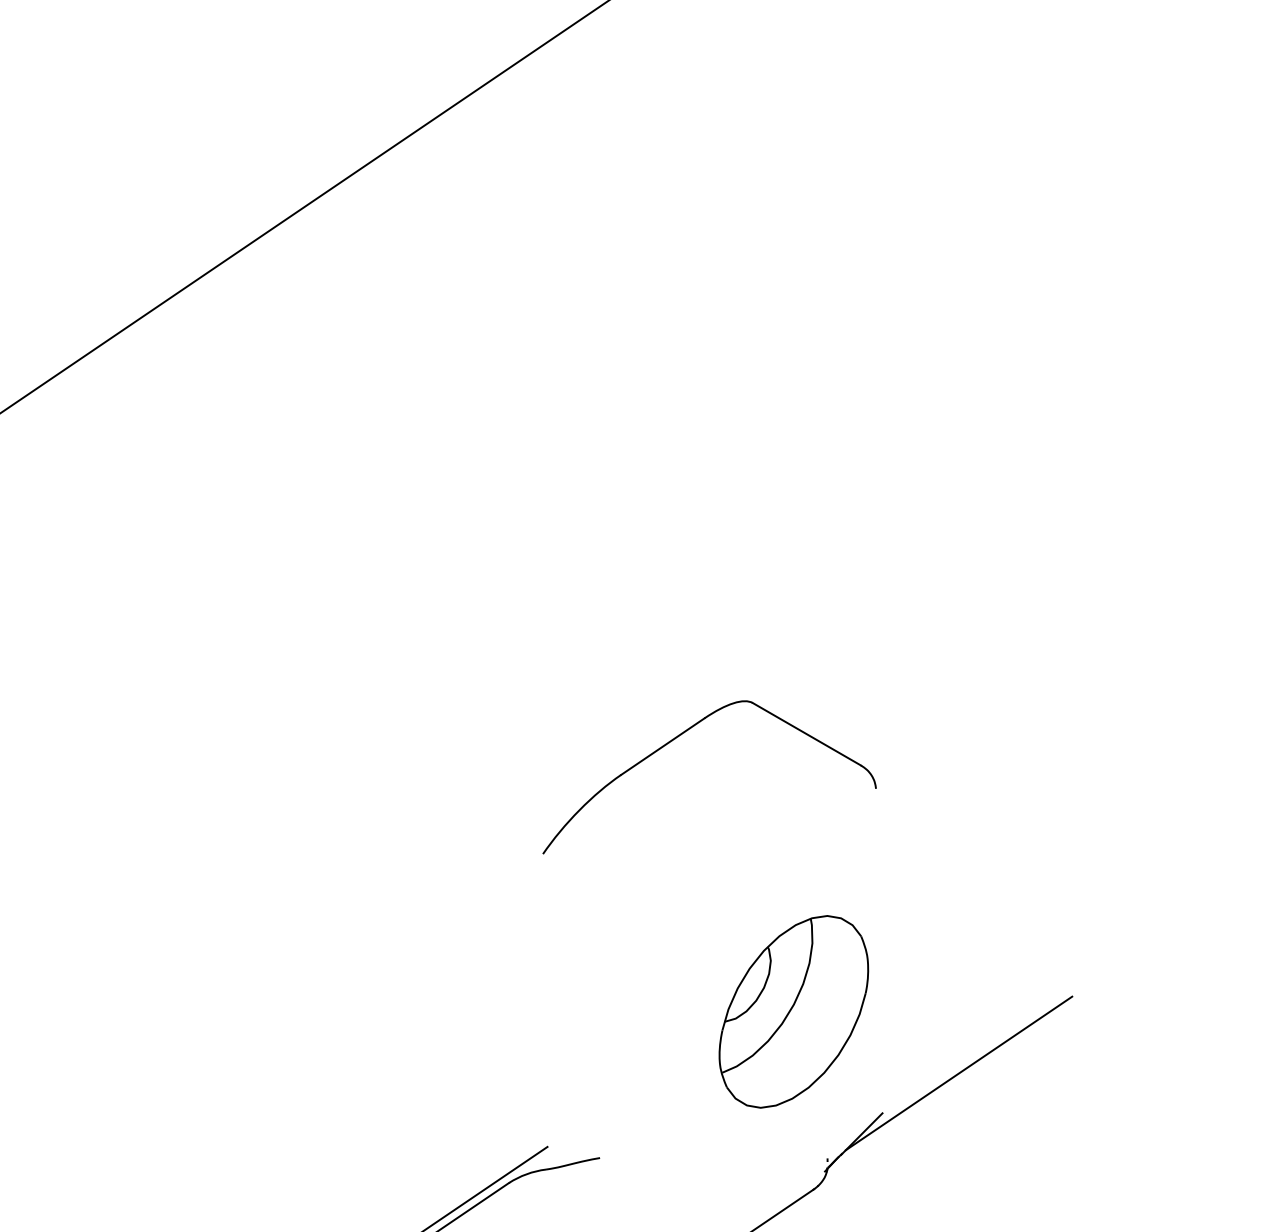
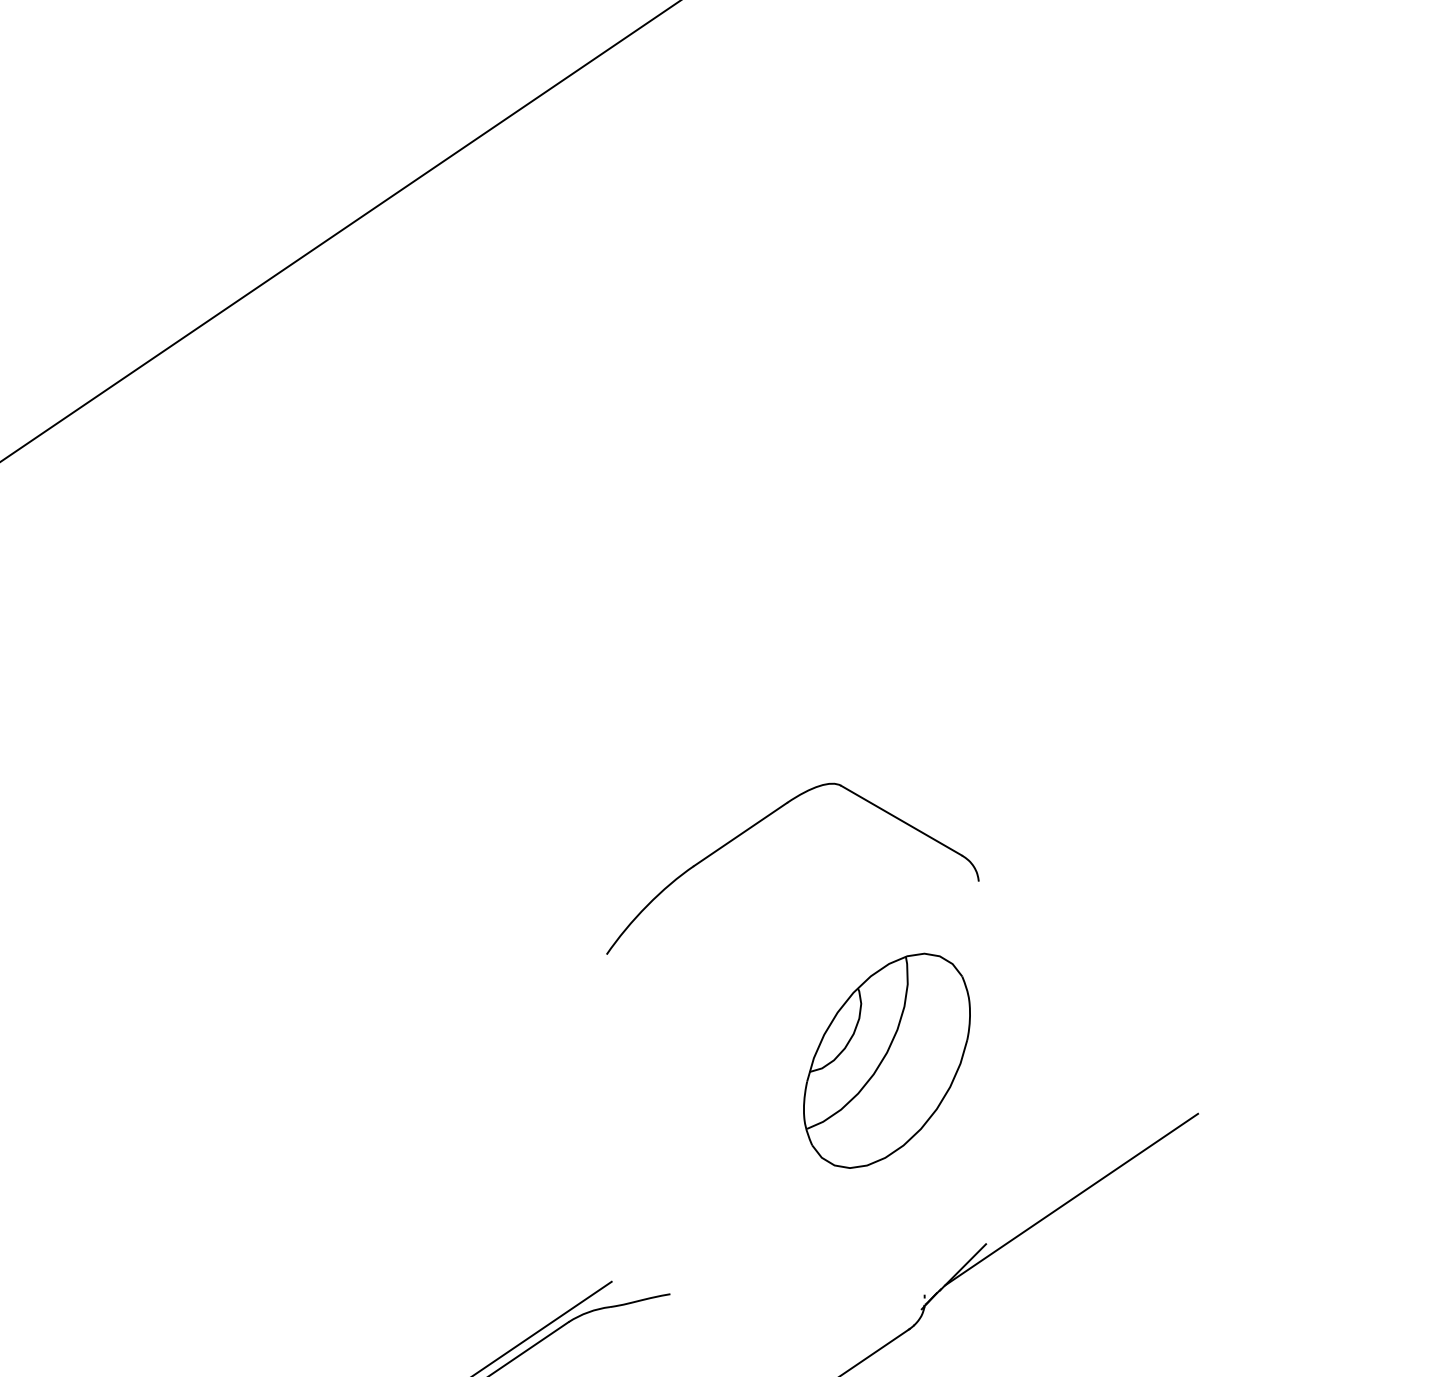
part: (793, 1011) -> (886, 1060), moved

